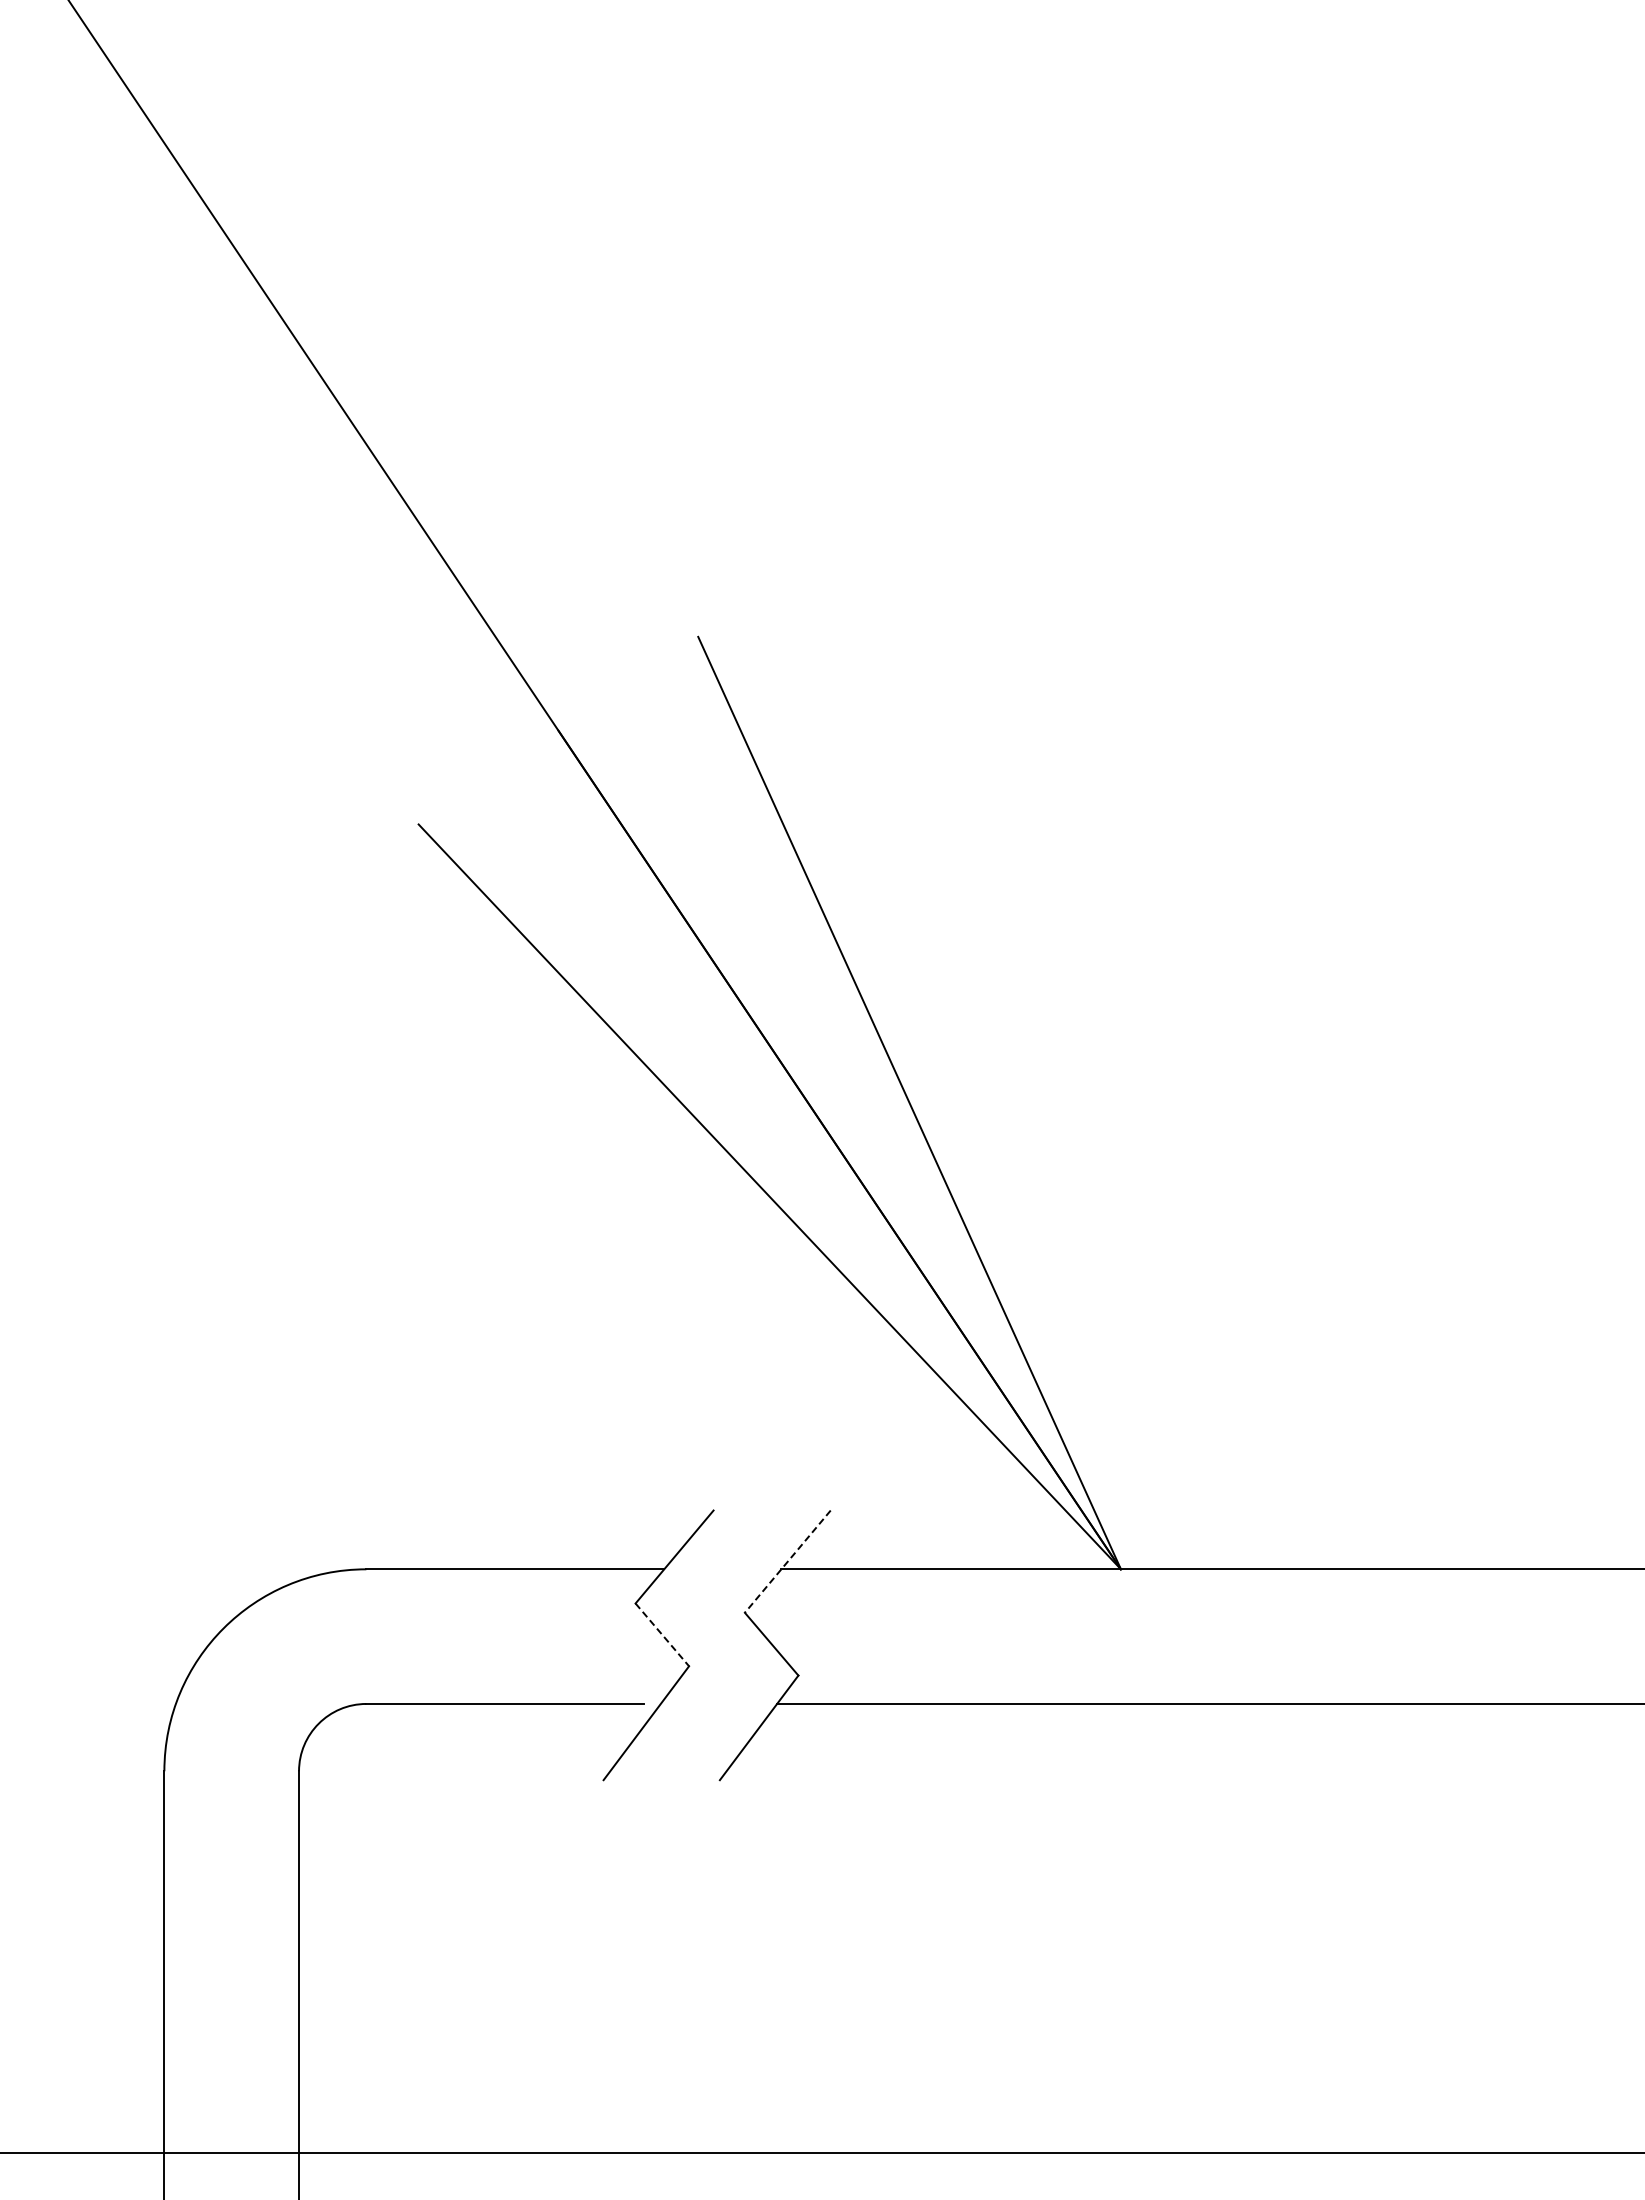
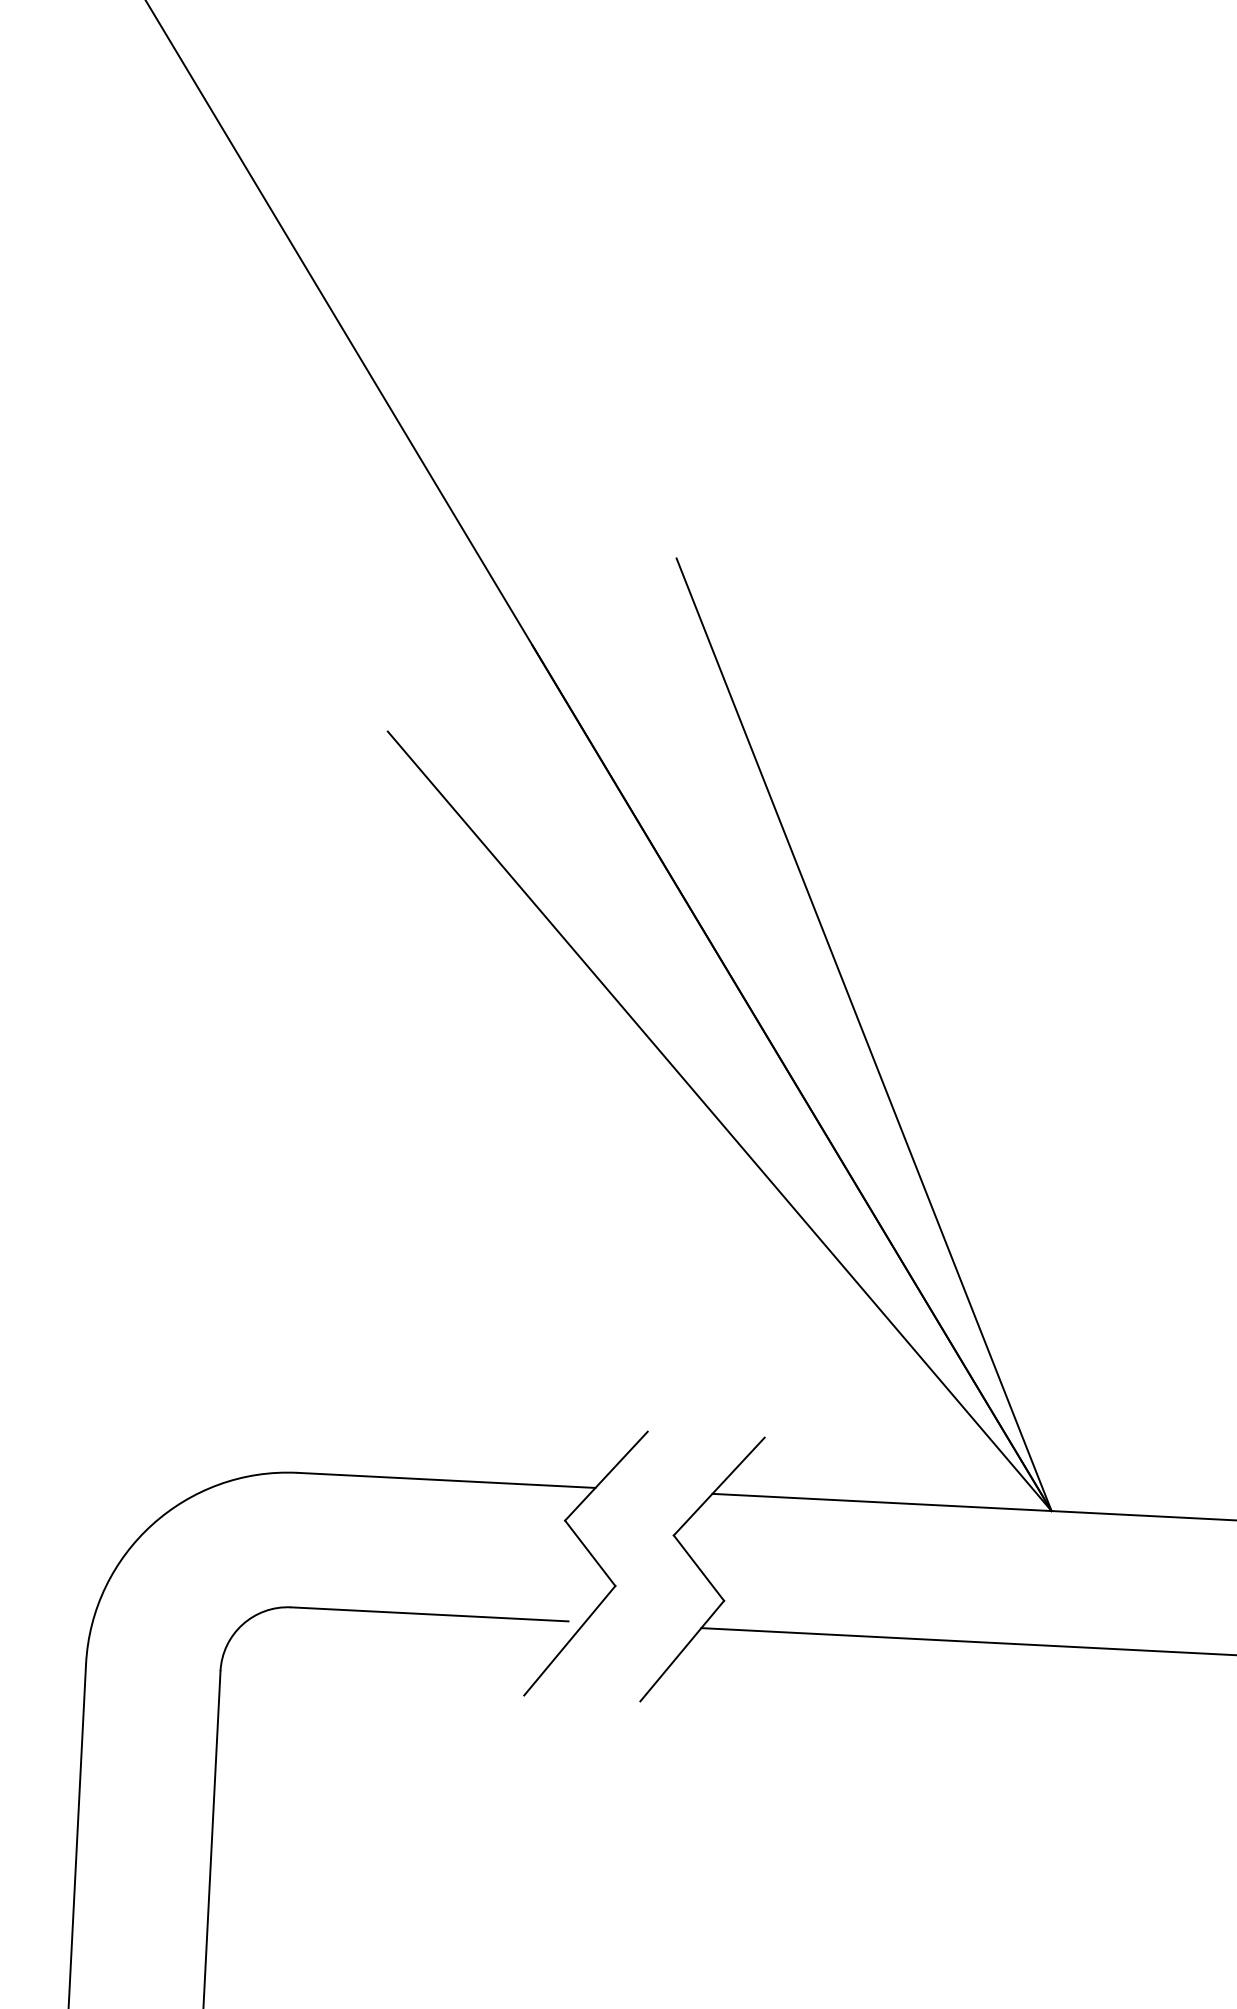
line: (787, 1561) -> (718, 1486), dashed -> solid
line: (662, 1635) -> (590, 1553), dashed -> solid

